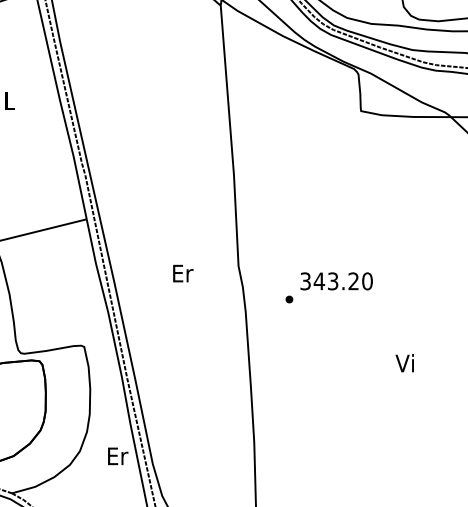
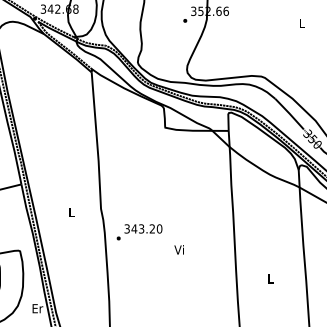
text: (182, 272) -> (71, 212), Er -> L
text: (329, 288) -> (139, 232), moved
text: (403, 362) -> (178, 249), moved

